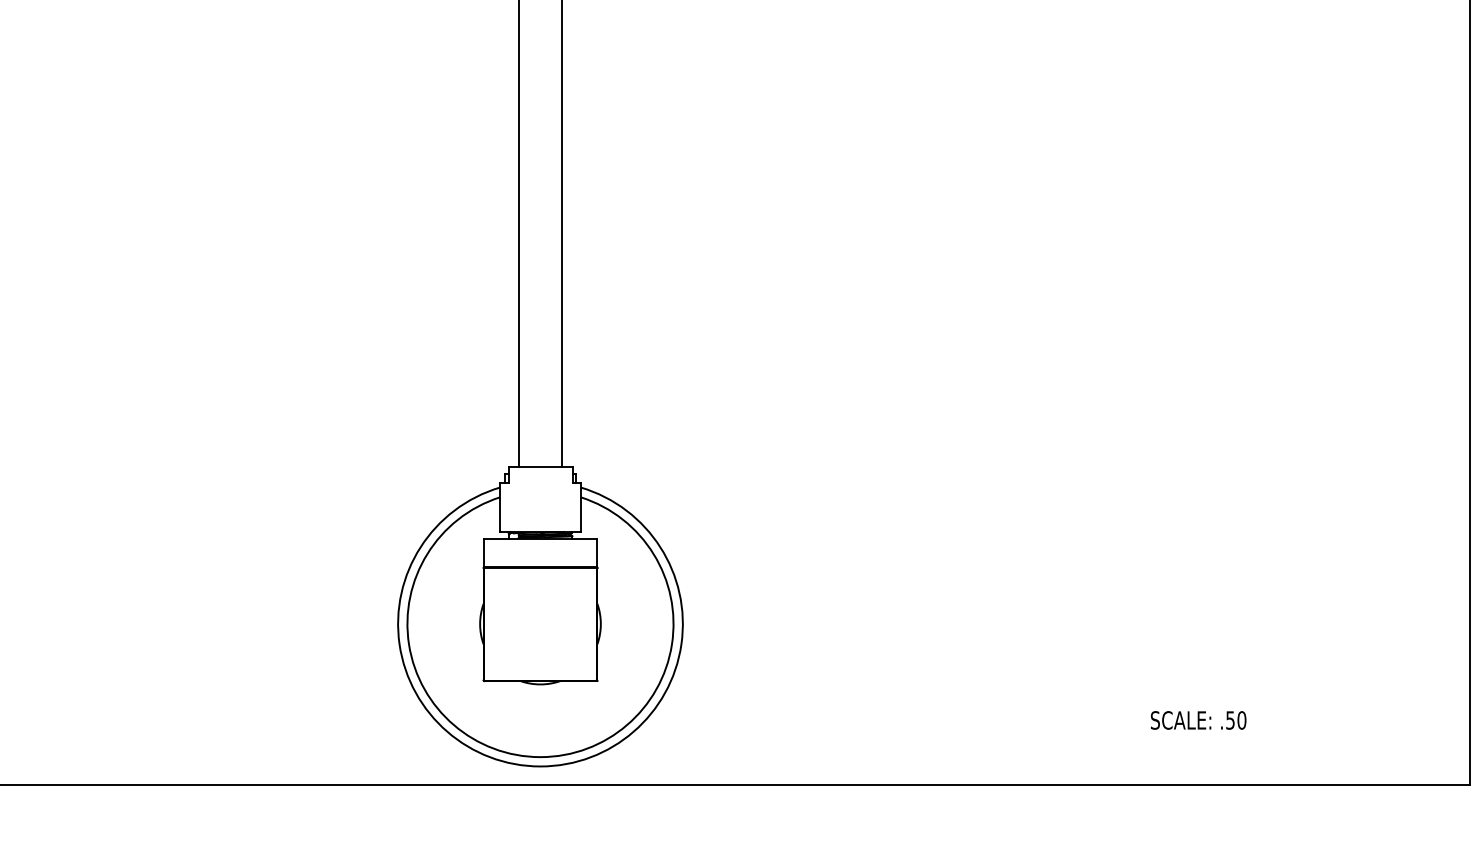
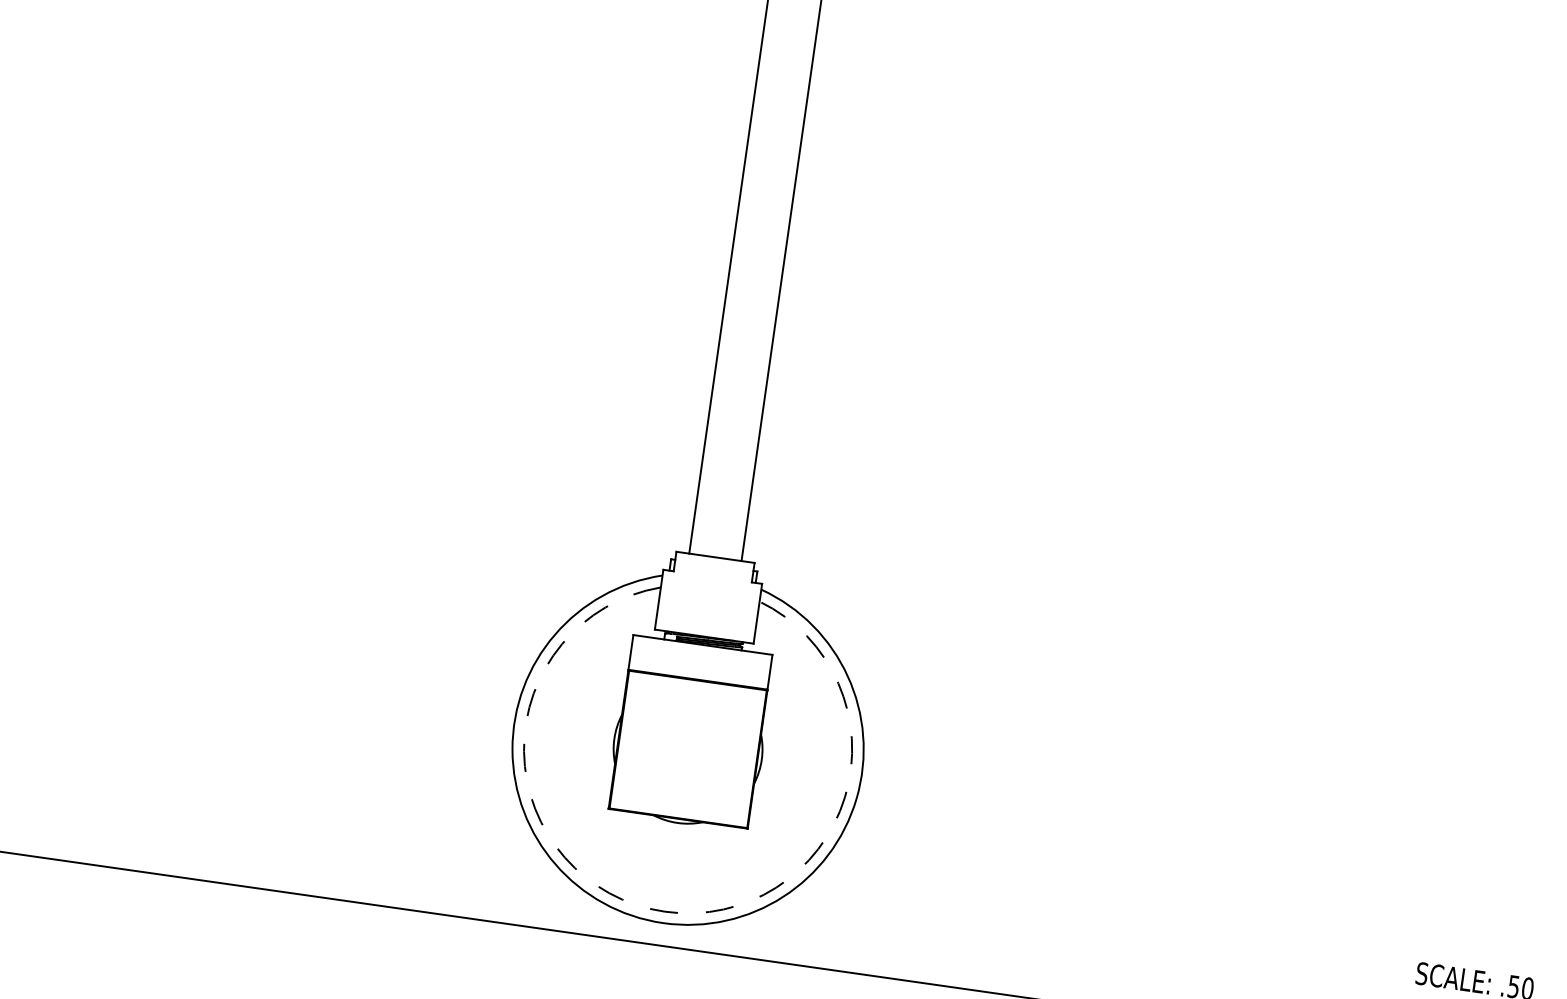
arc: (540, 757) -> (664, 912), solid -> dashed

